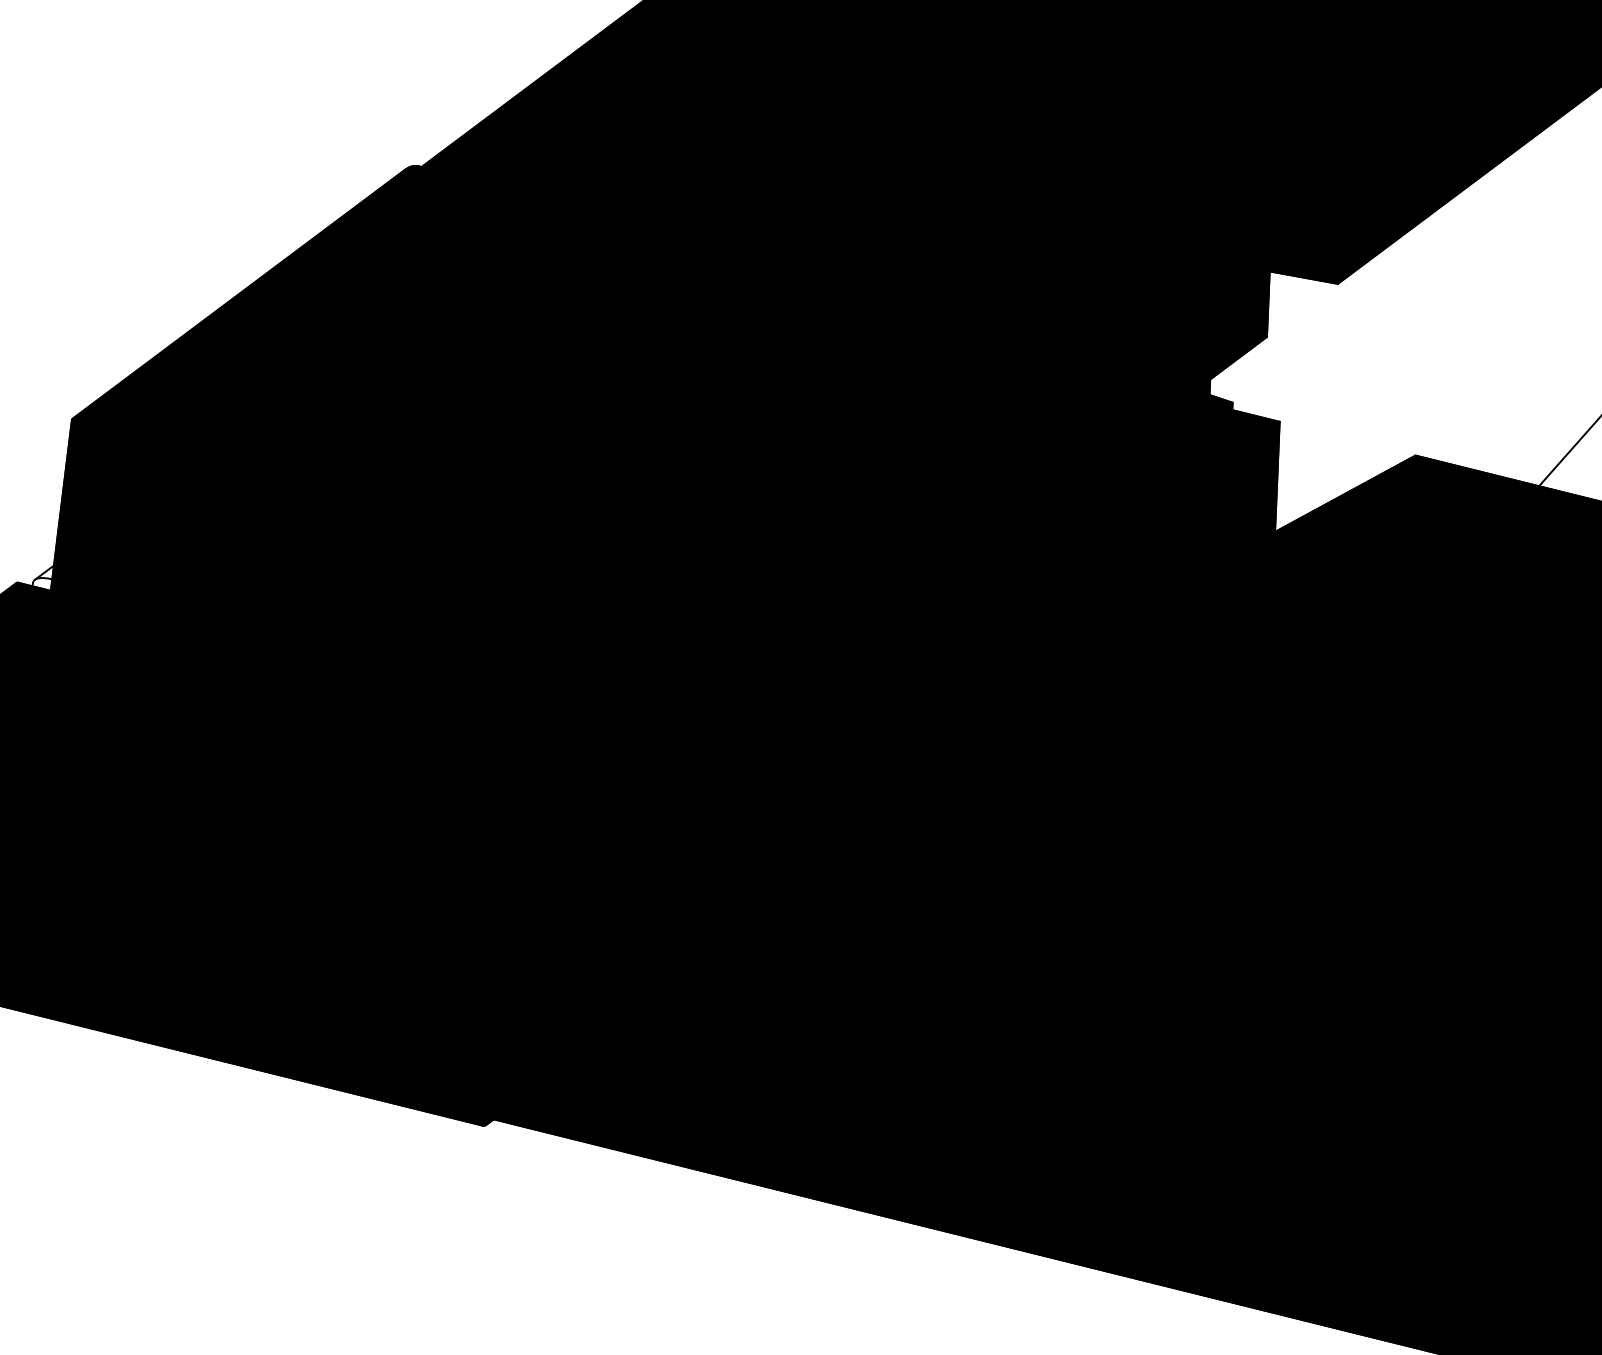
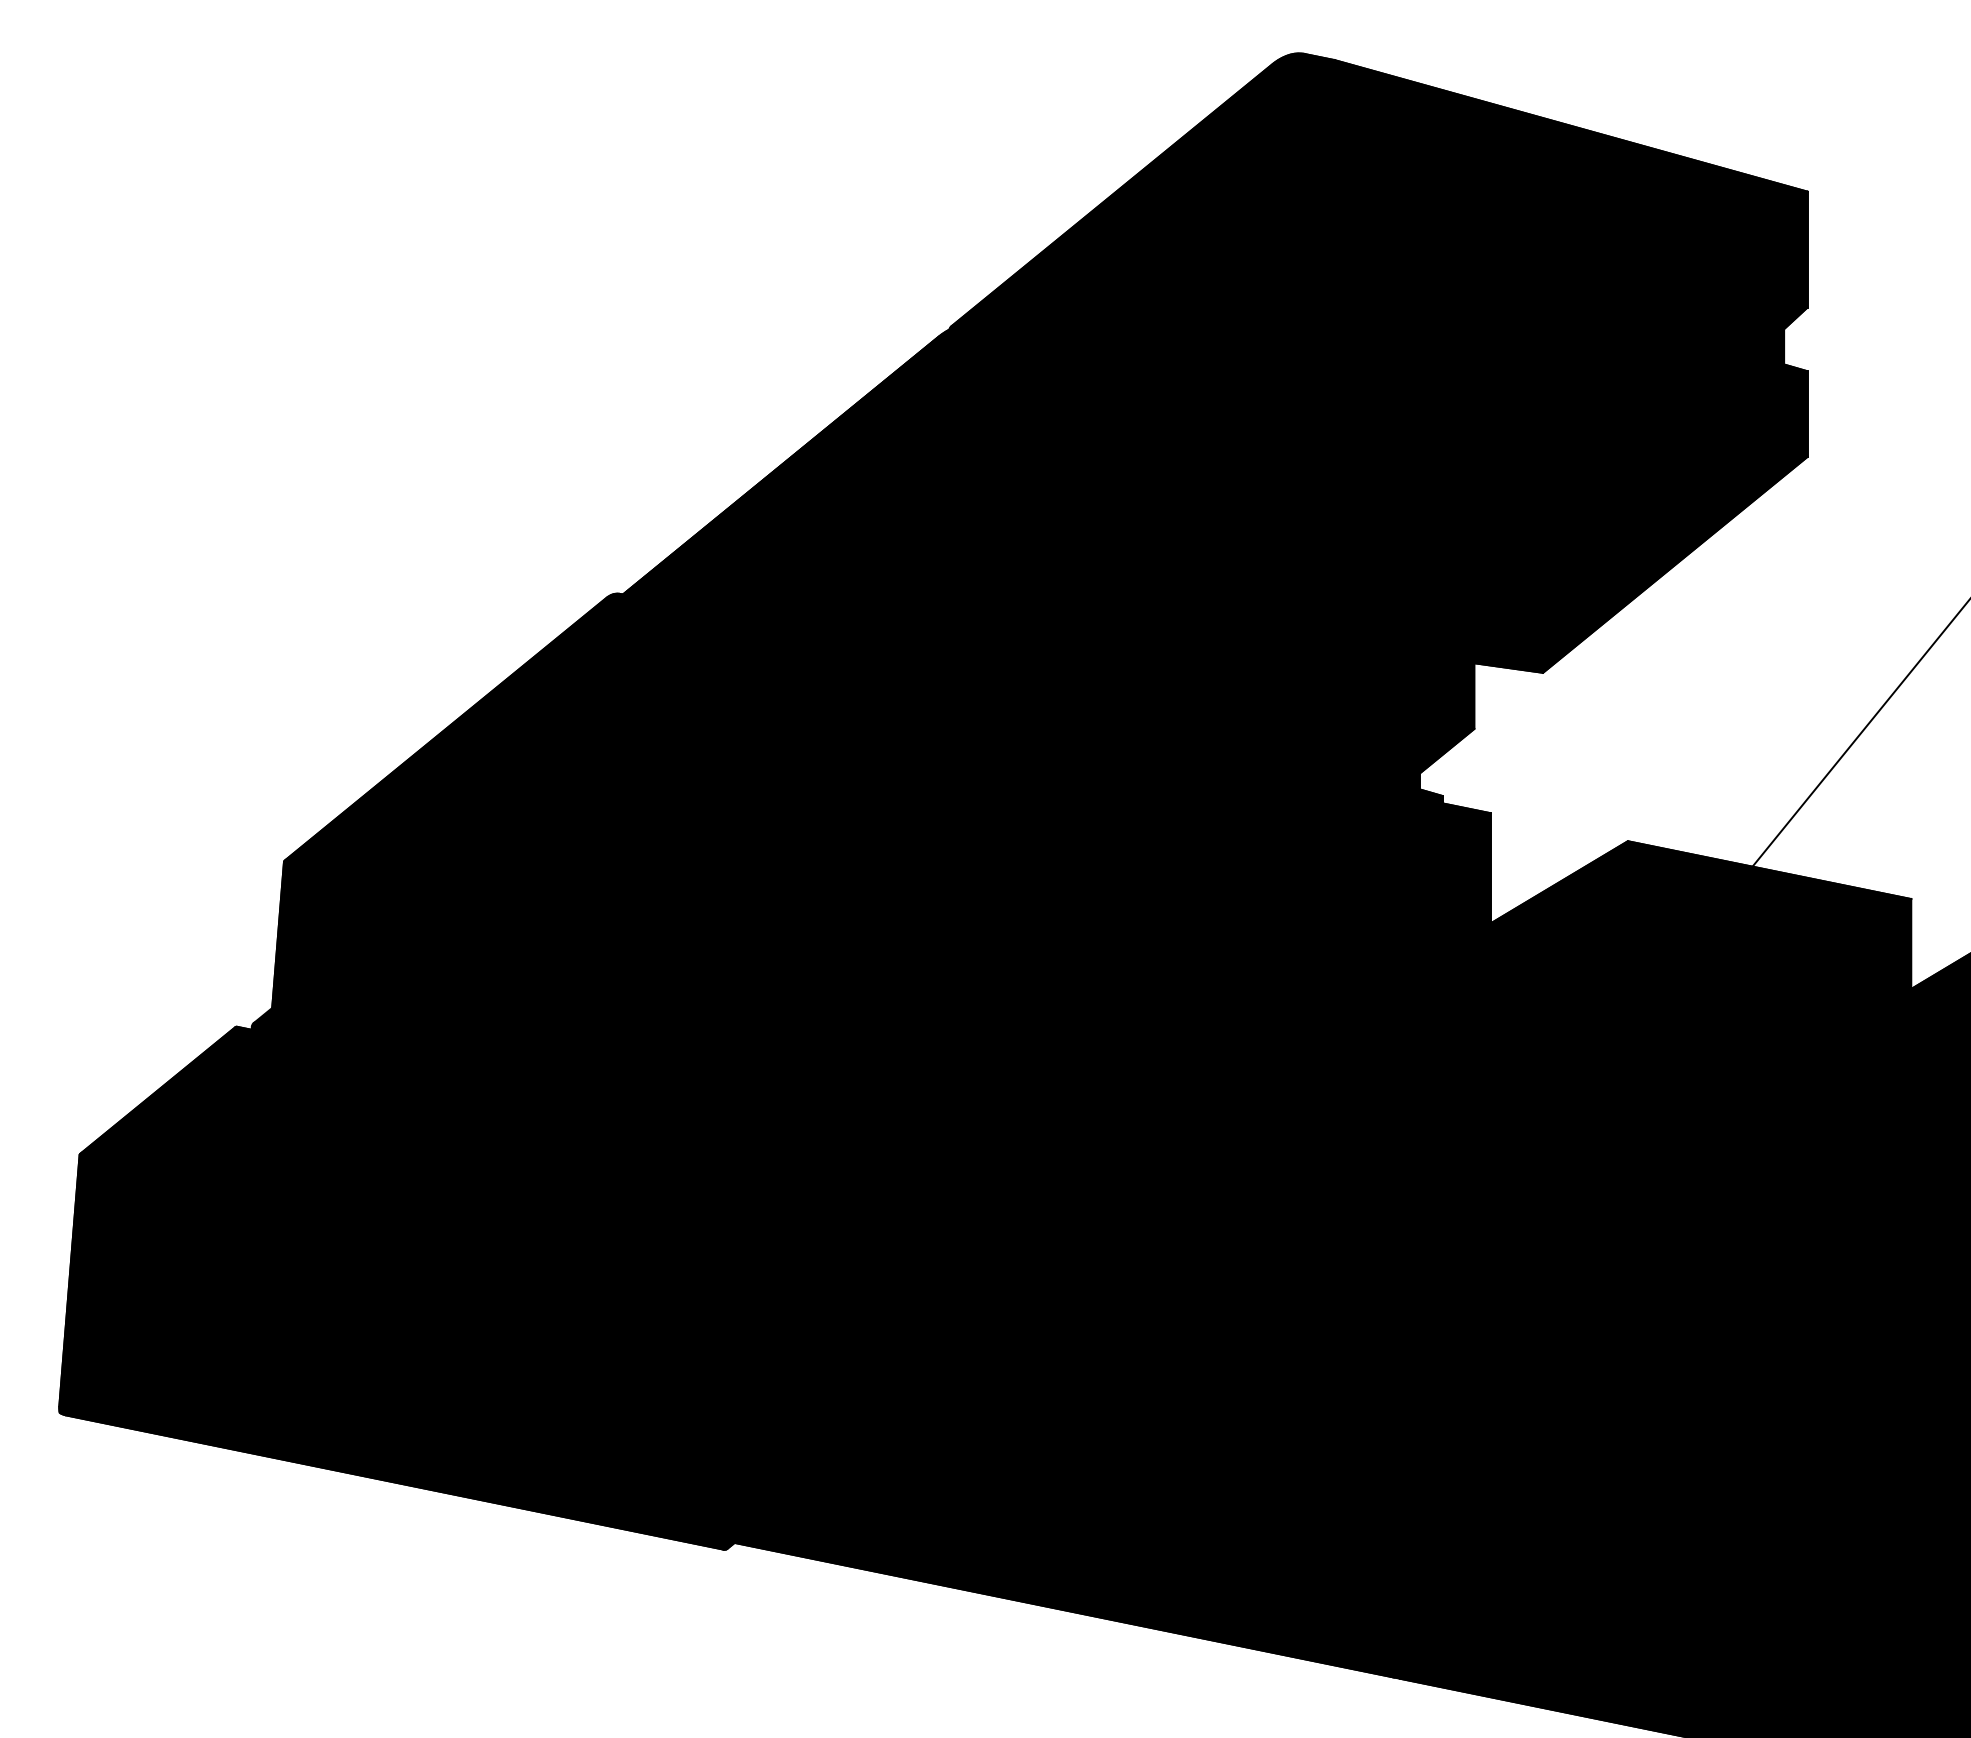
fill: (42, 577) -> (261, 1020), added

